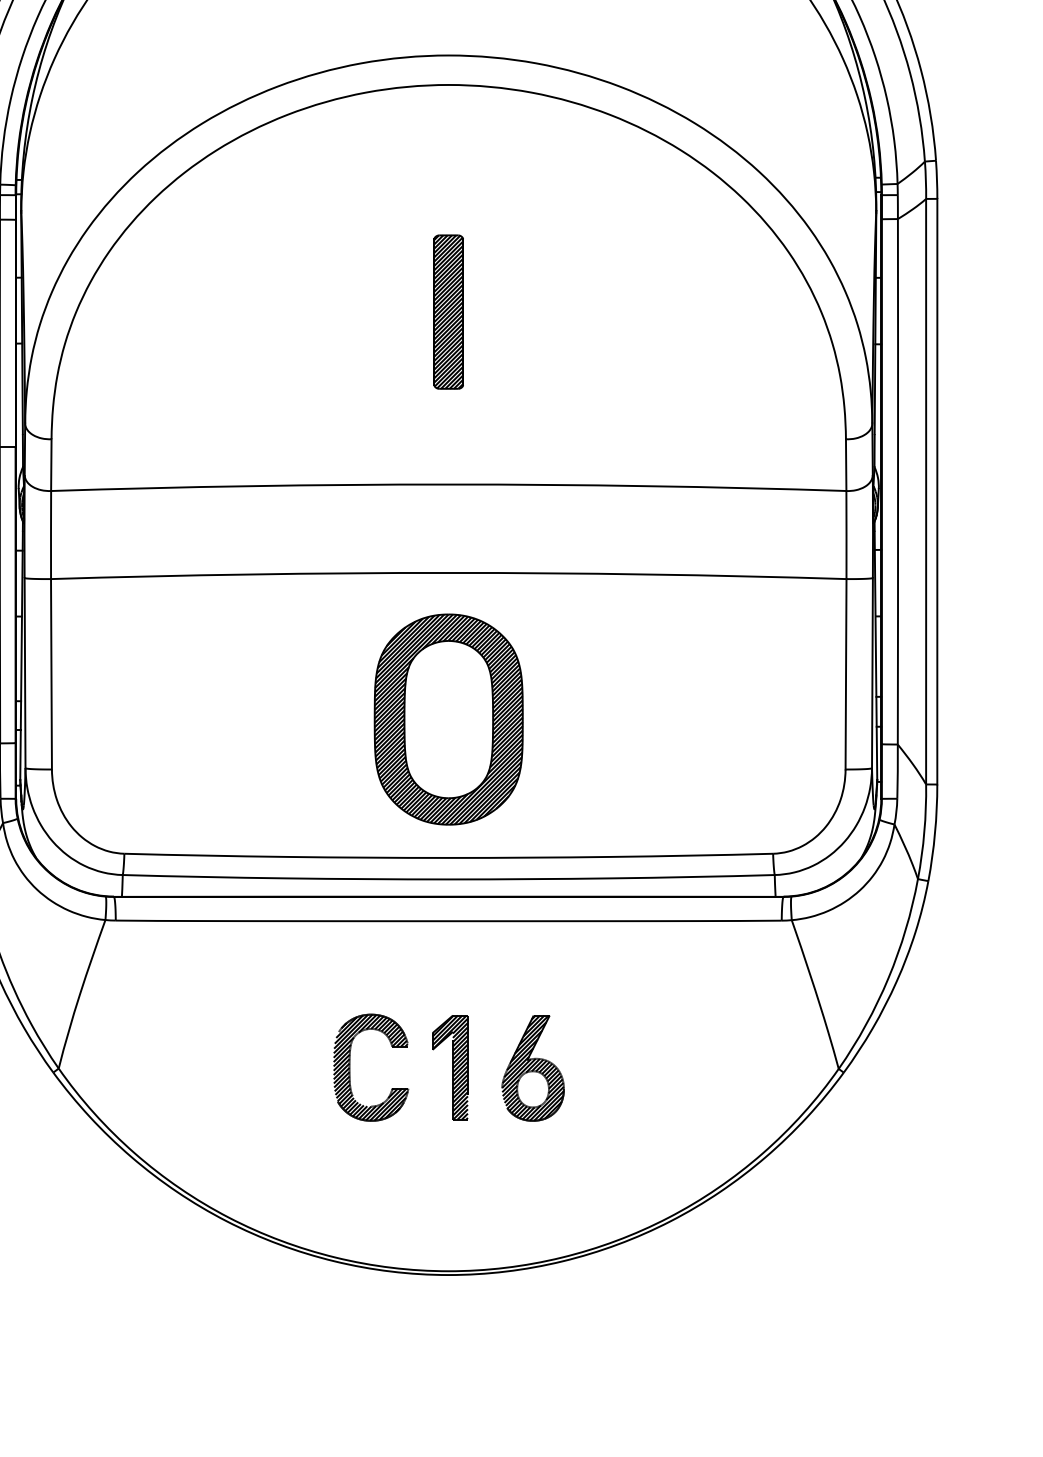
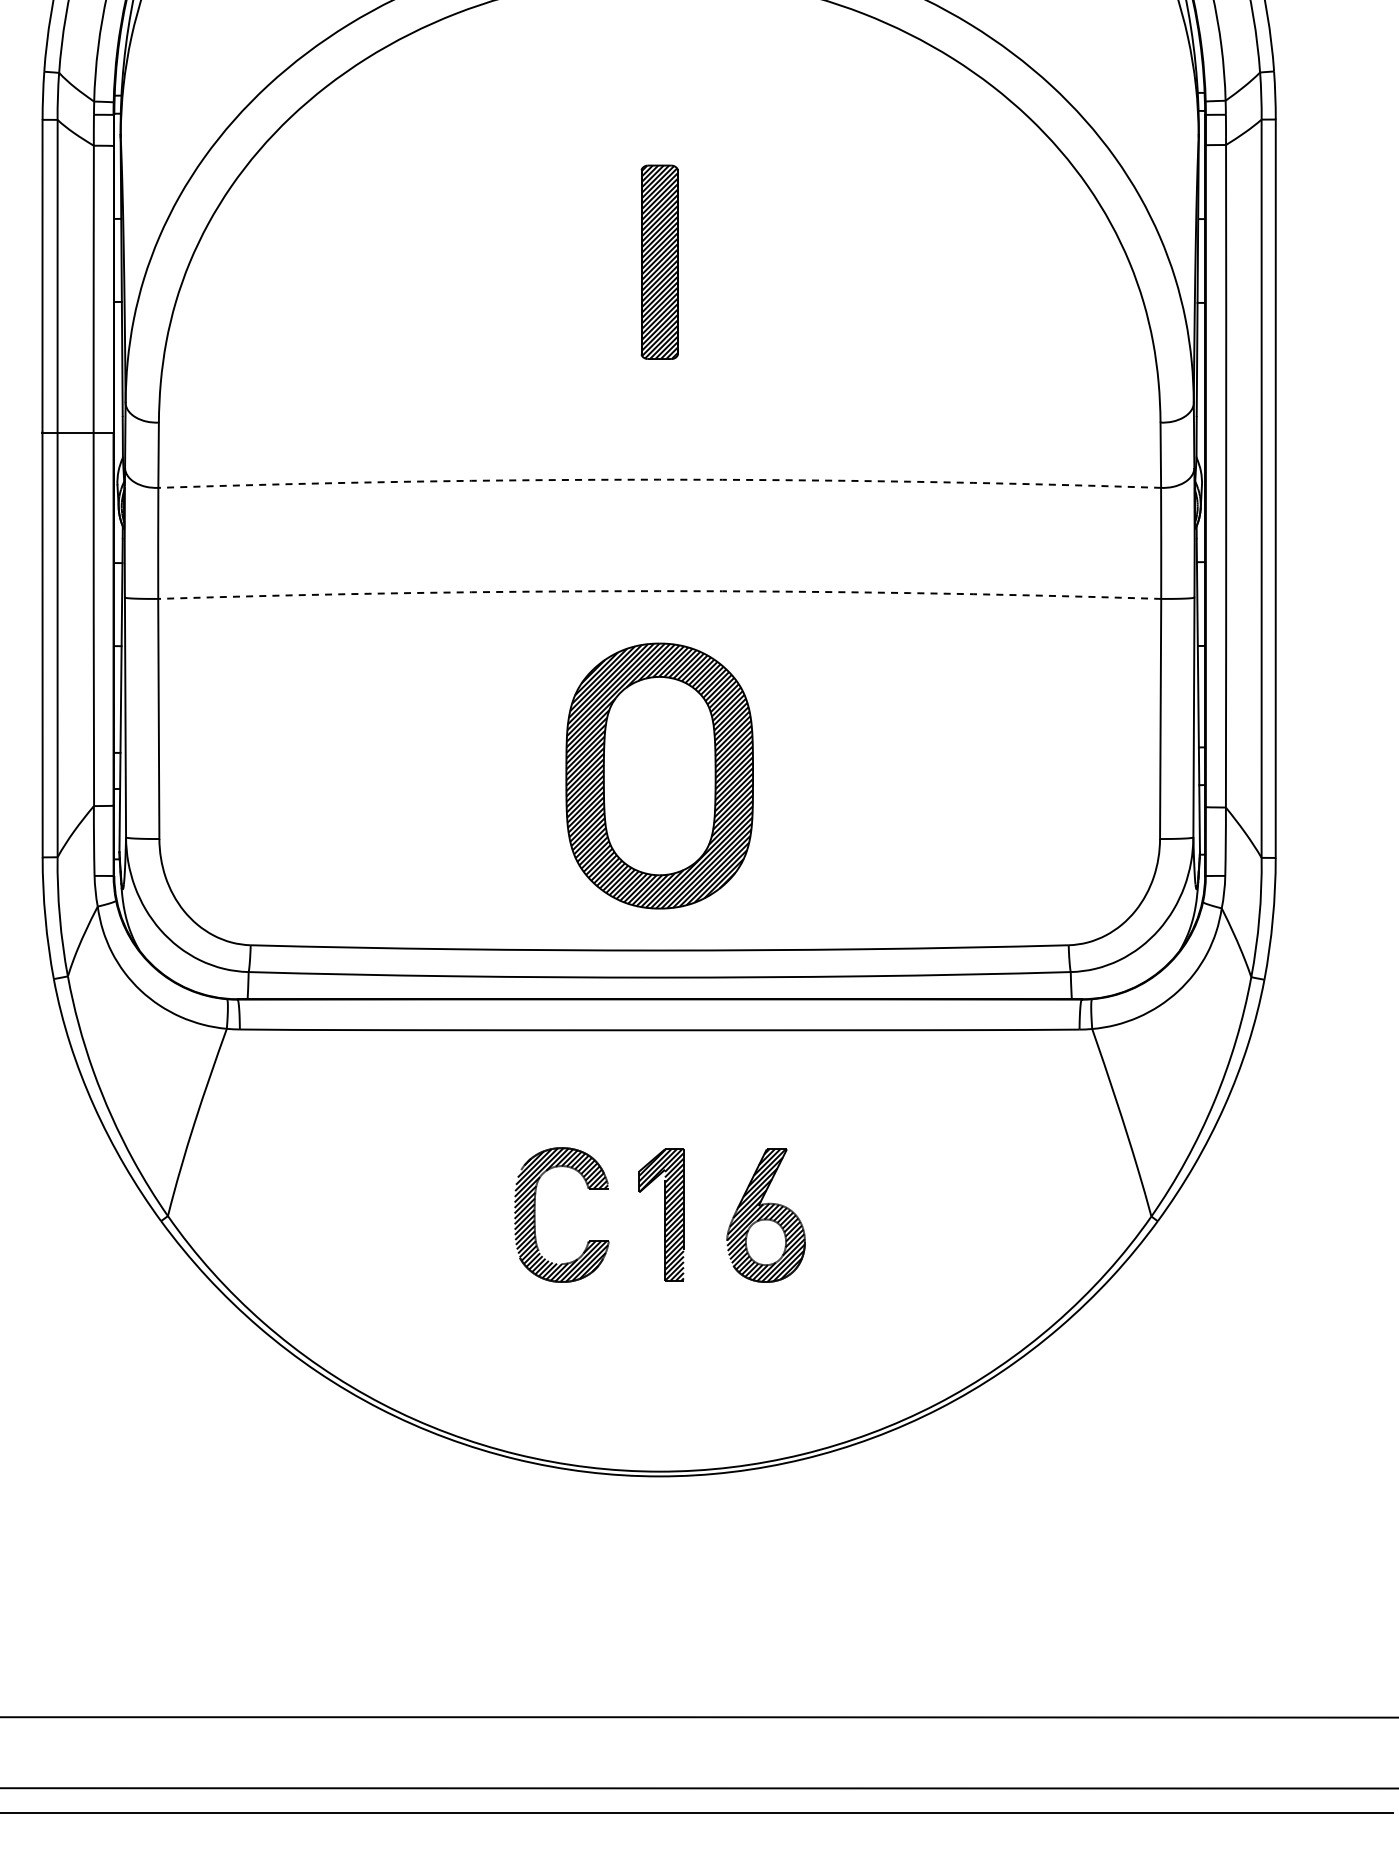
arc: (448, 484) -> (659, 479), solid -> dashed
arc: (448, 573) -> (659, 591), solid -> dashed

